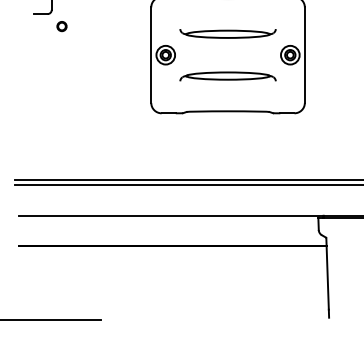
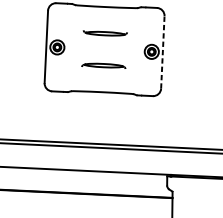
part: (227, 33) -> (104, 33), size x0.6
line: (304, 55) -> (162, 52), solid -> dashed
part: (227, 76) -> (103, 65), size x0.6

